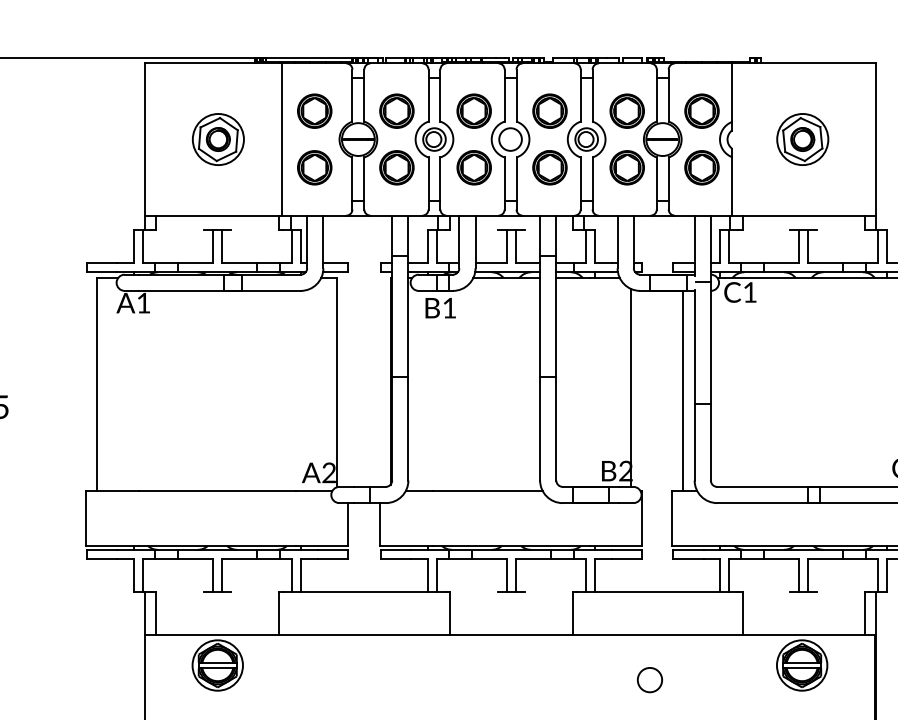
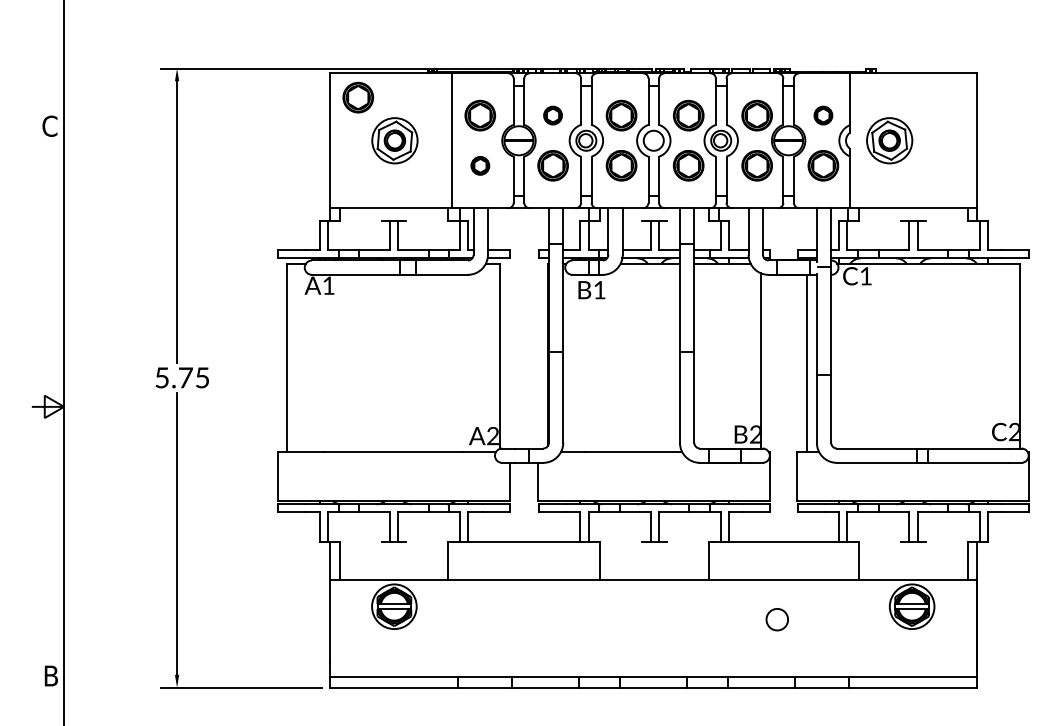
part: (177, 90) -> (358, 97), added
part: (396, 111) -> (552, 115), size x0.6
part: (702, 111) -> (823, 115), size x0.6
part: (802, 139) -> (889, 140), moved
part: (314, 167) -> (480, 165), size x0.6

